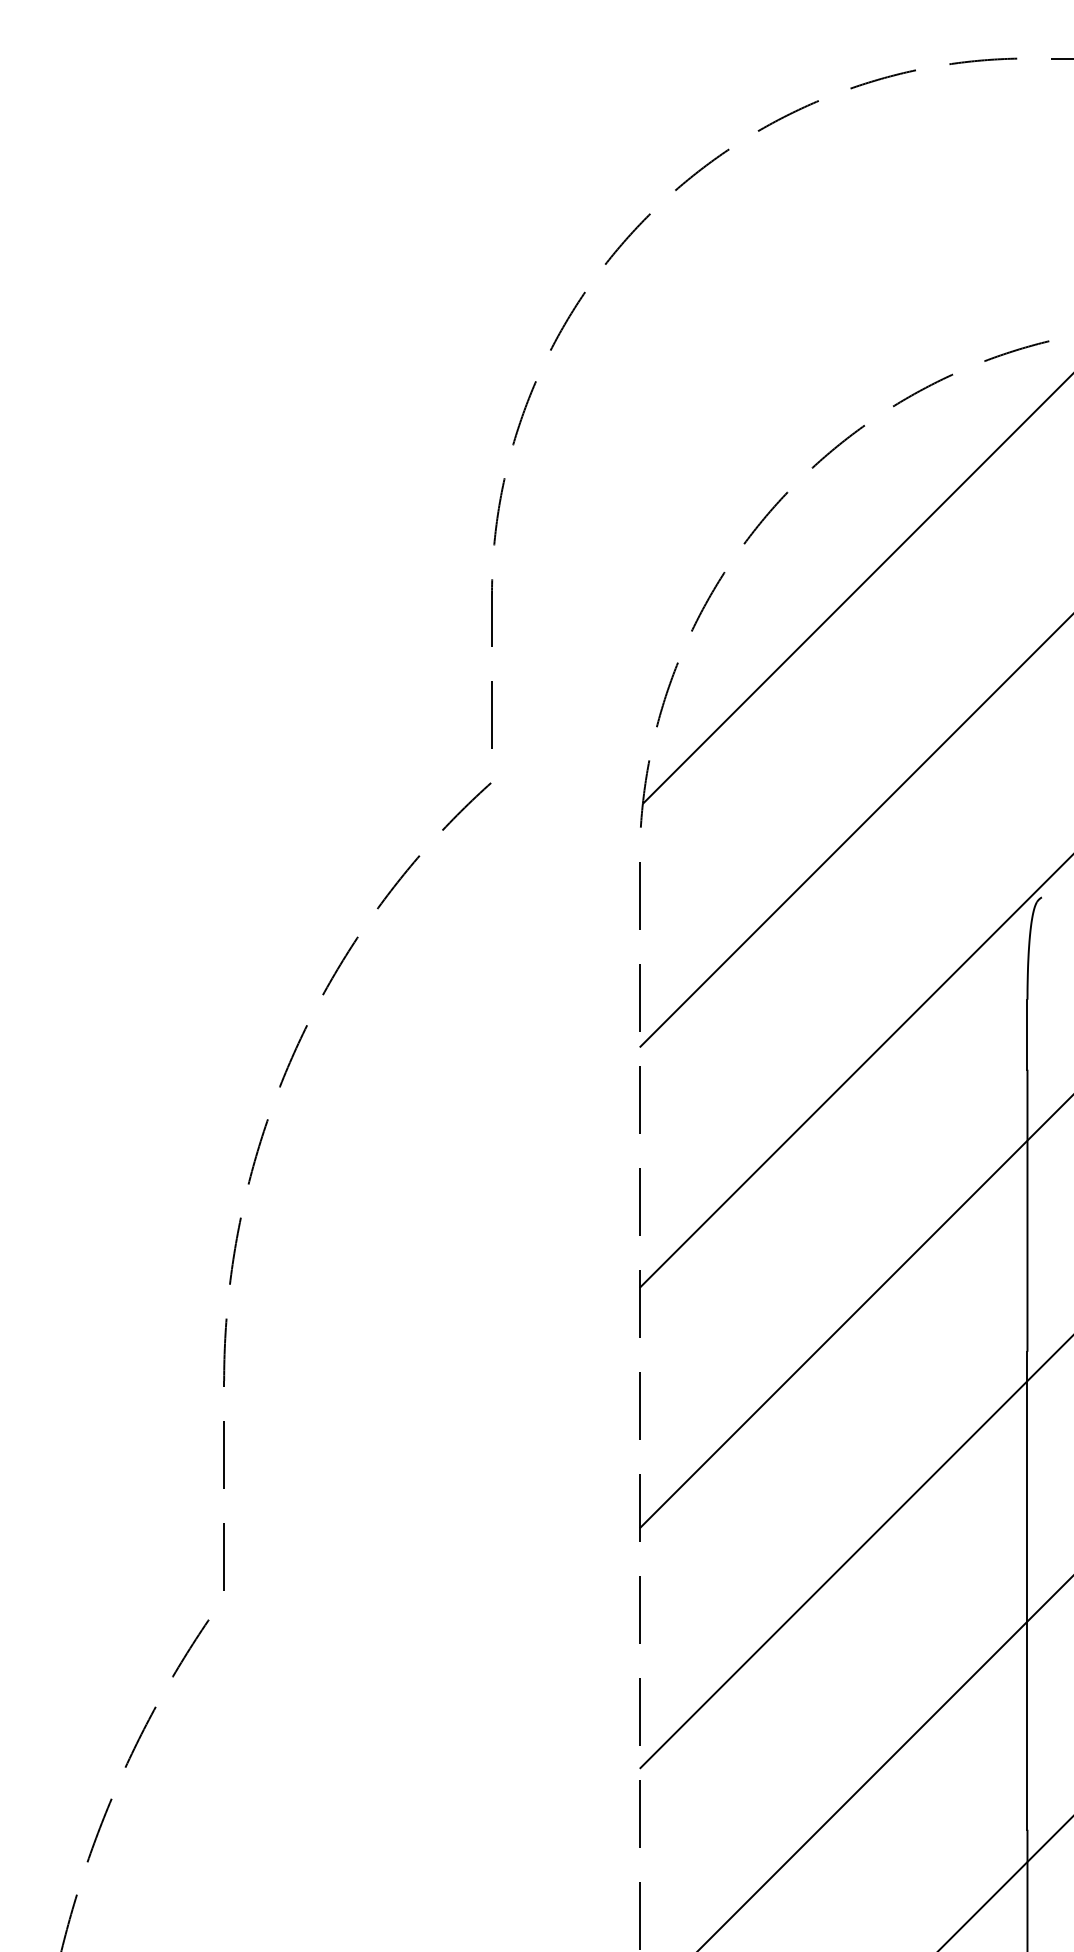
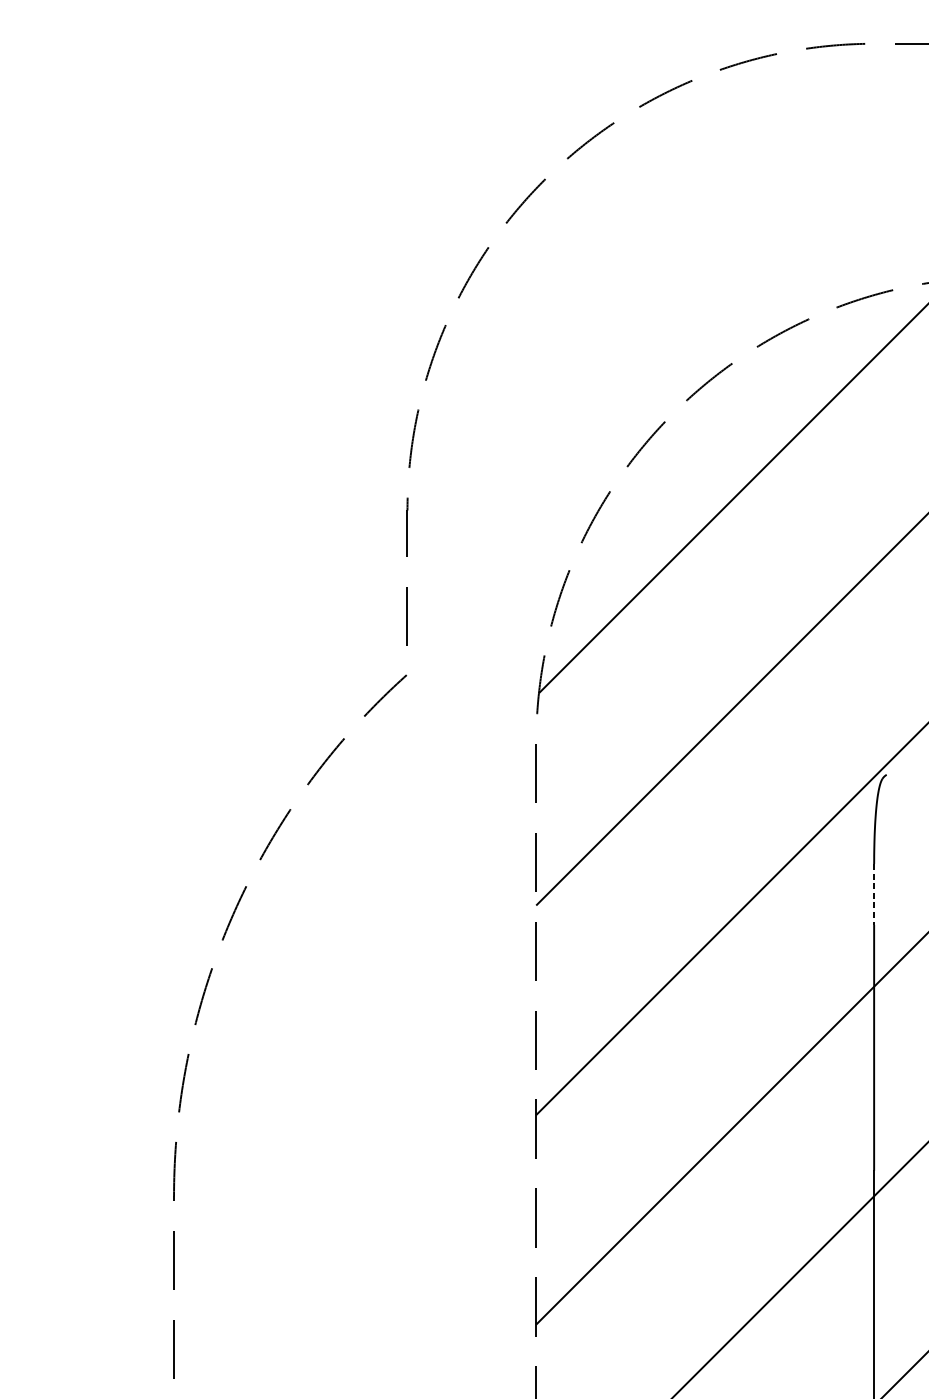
line: (1027, 1034) -> (874, 894), solid -> dashed

